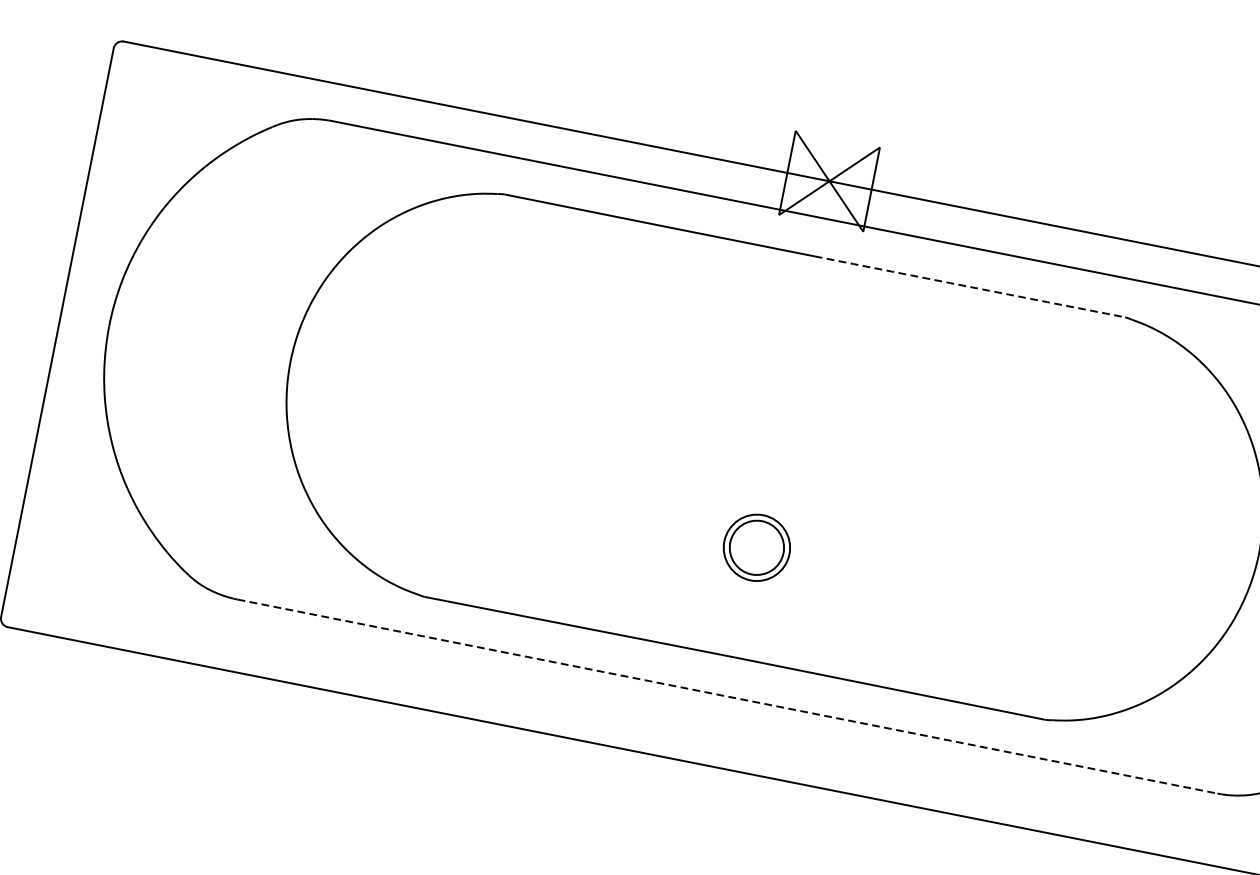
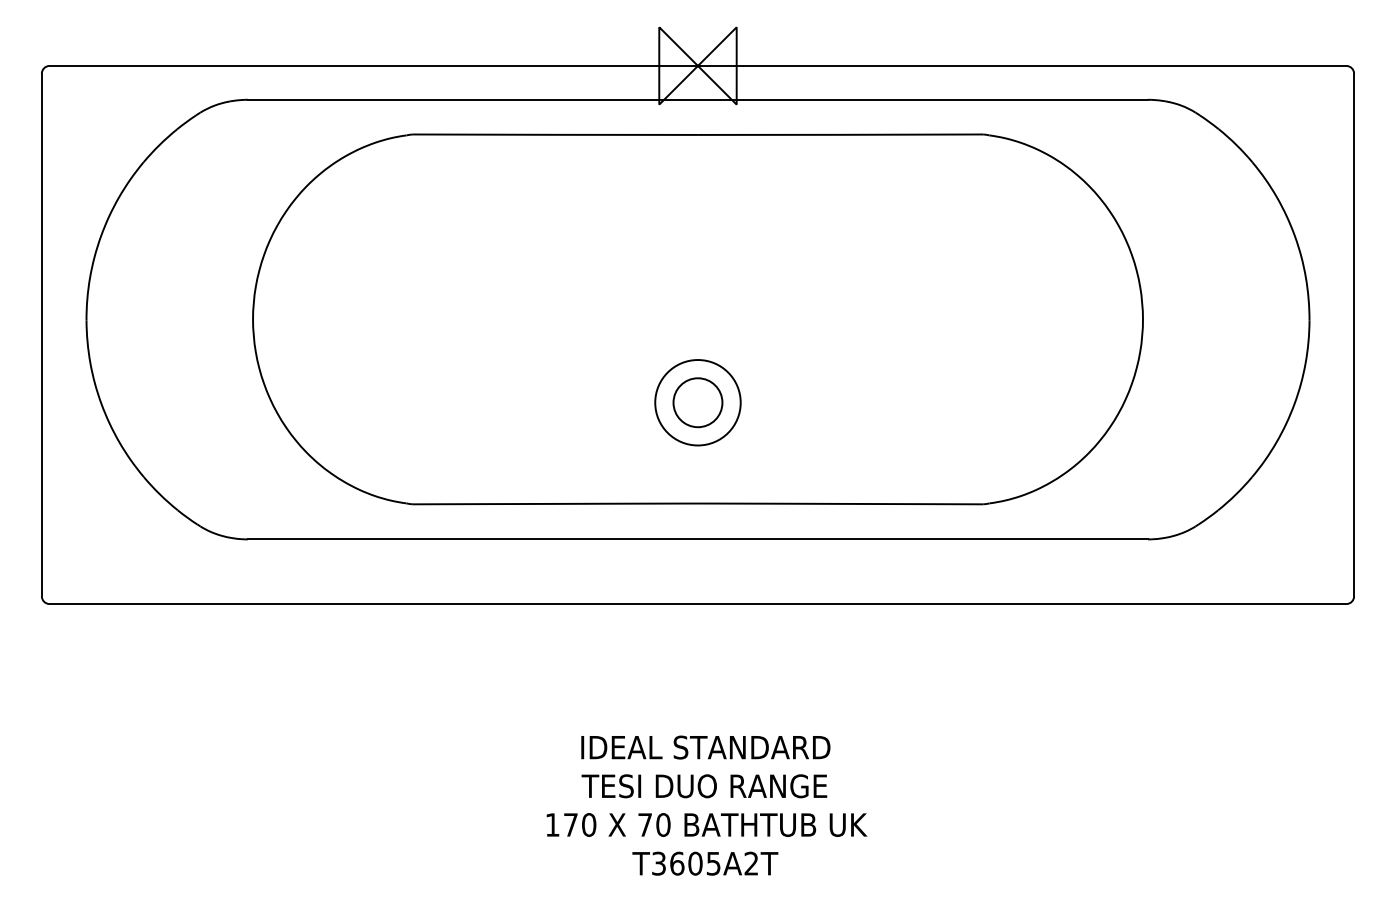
arc: (969, 286) -> (840, 134), dashed -> solid
circle: (756, 547) -> (697, 402), size x1.43
line: (728, 696) -> (698, 539), dashed -> solid

